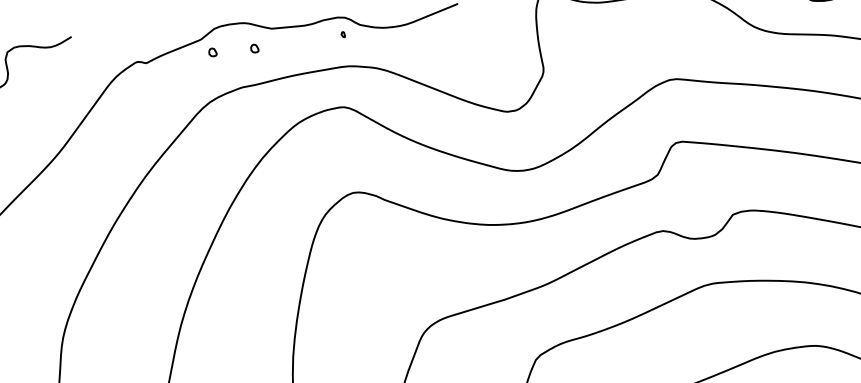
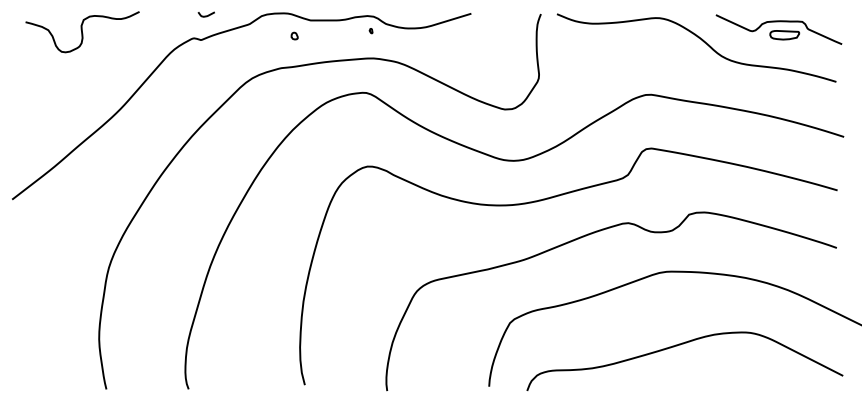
curve: (148, 34) -> (205, 15), added
part: (212, 51) -> (258, 35), removed

